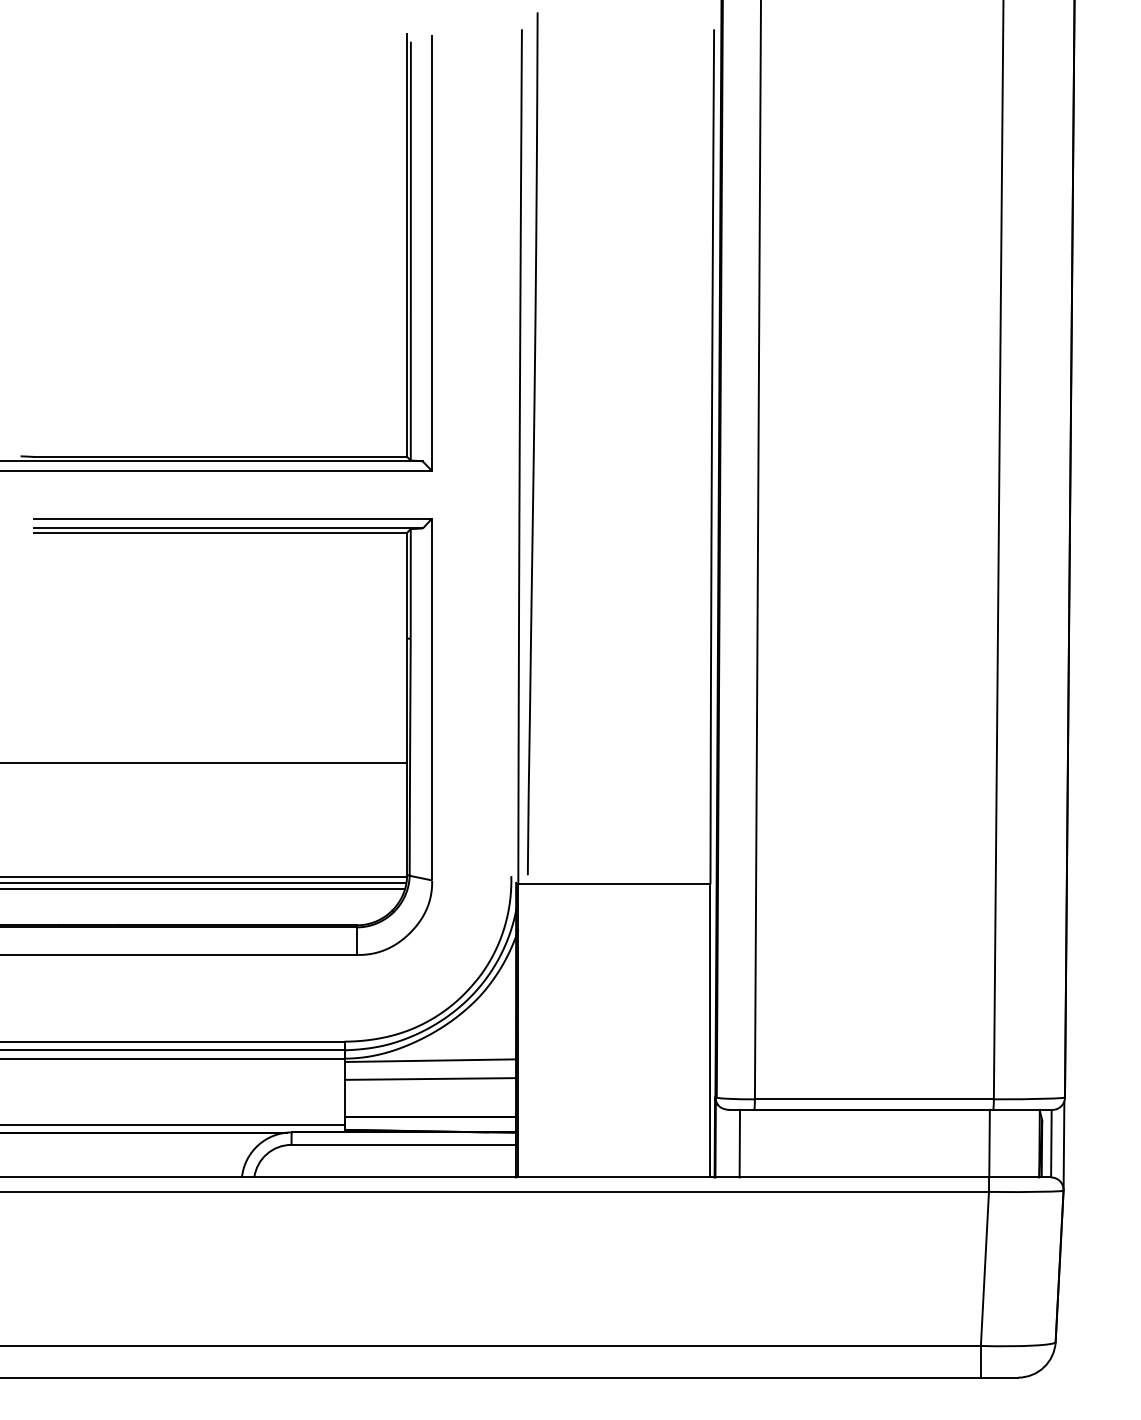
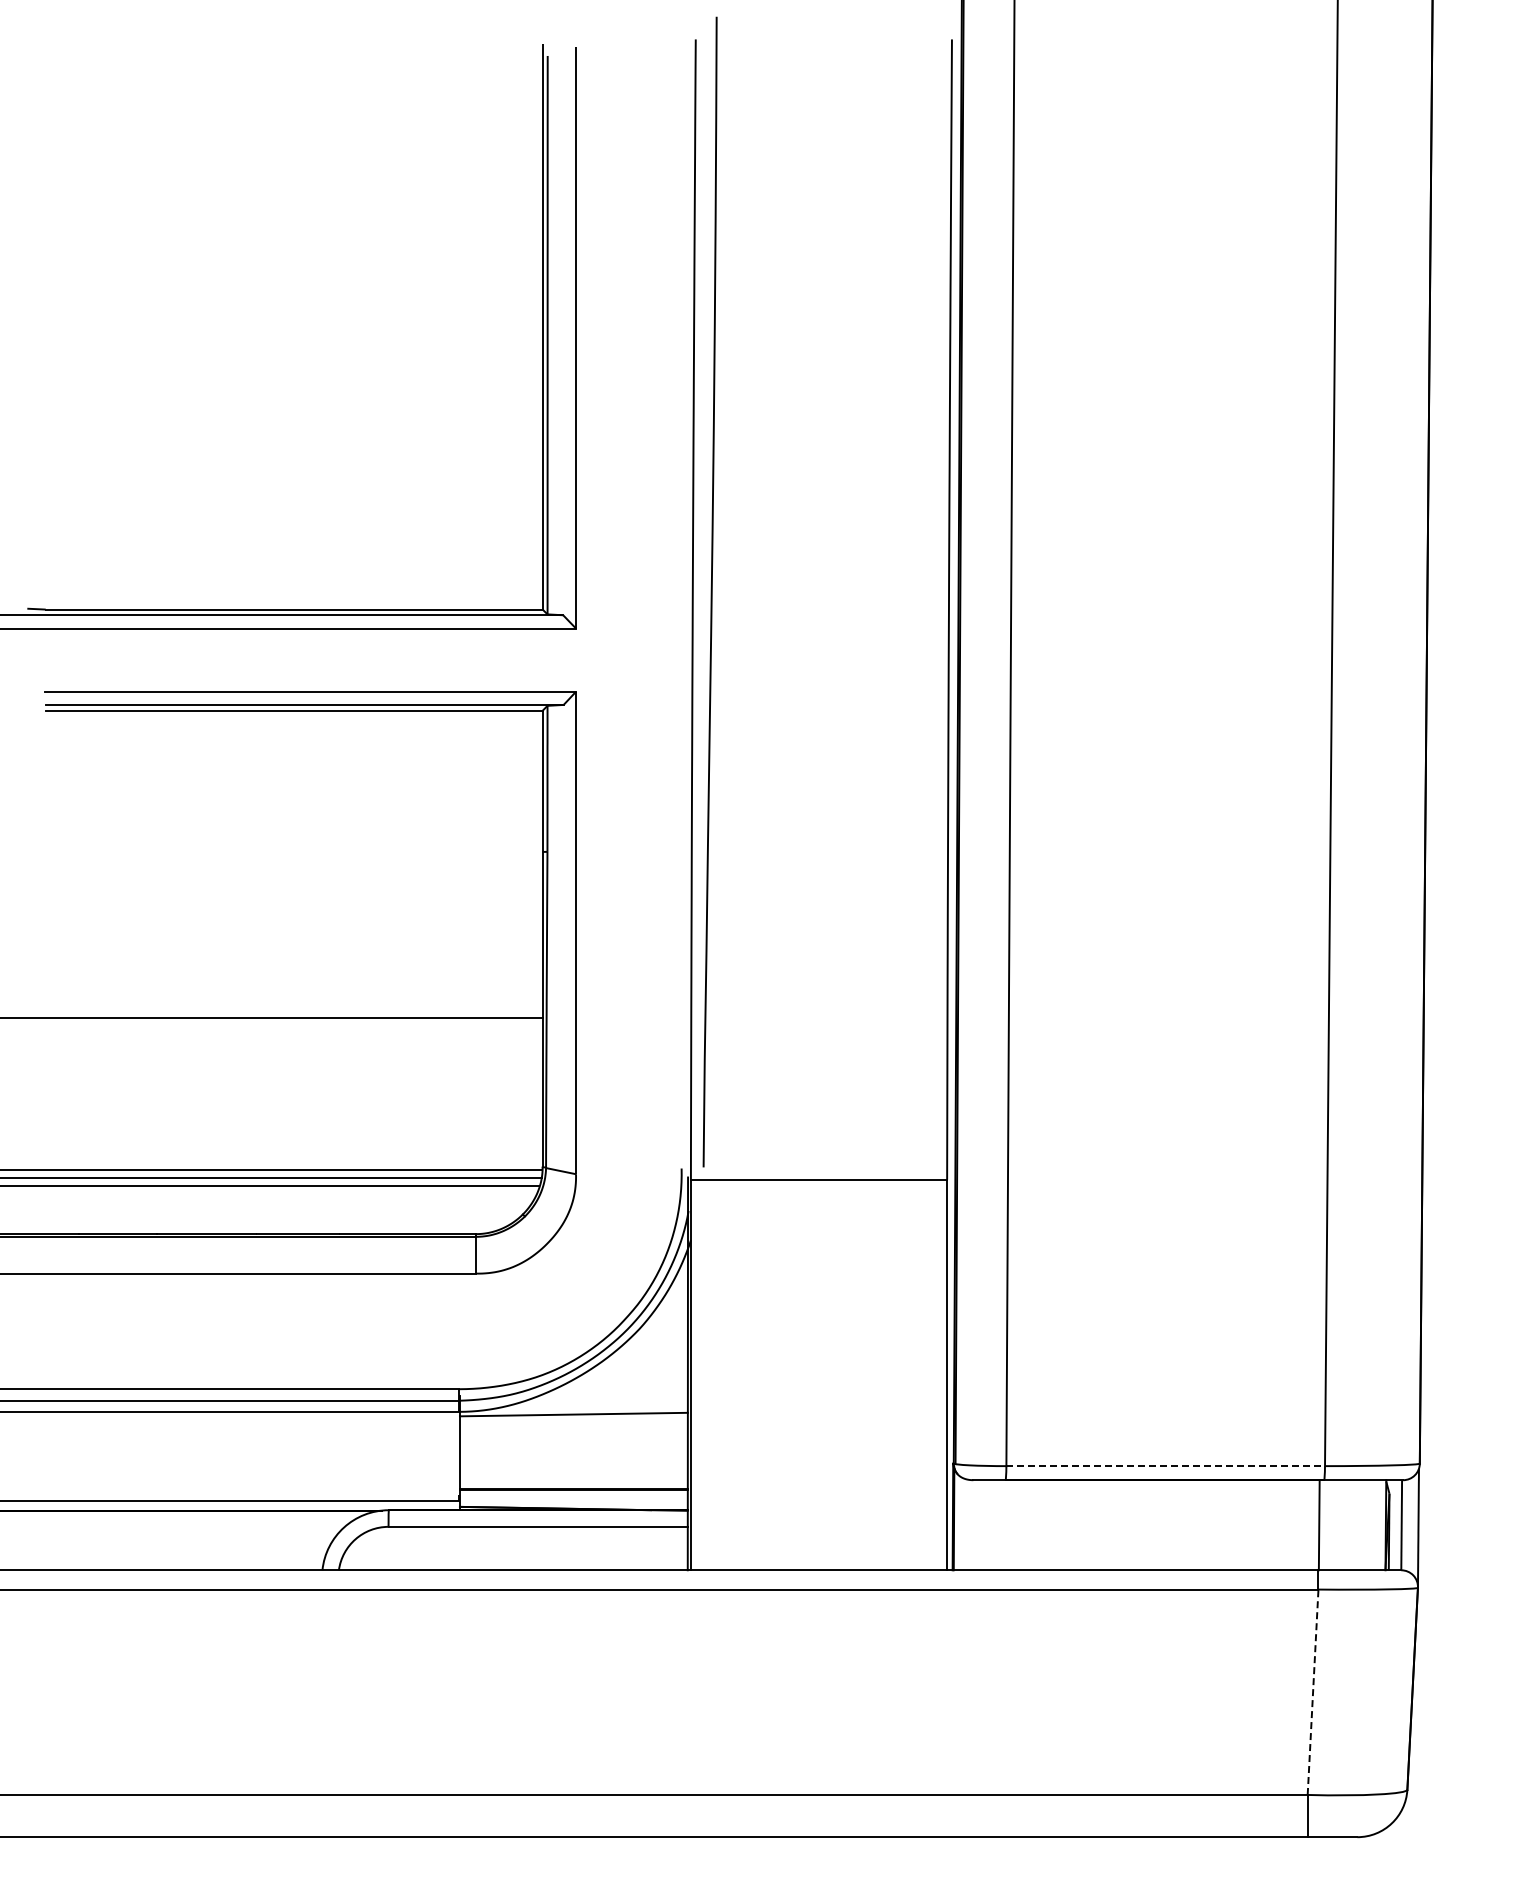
line: (430, 1078) -> (573, 1438), removed
line: (875, 1099) -> (1166, 1466), solid -> dashed
line: (740, 1143) -> (986, 1525), removed
line: (985, 1269) -> (1313, 1692), solid -> dashed

